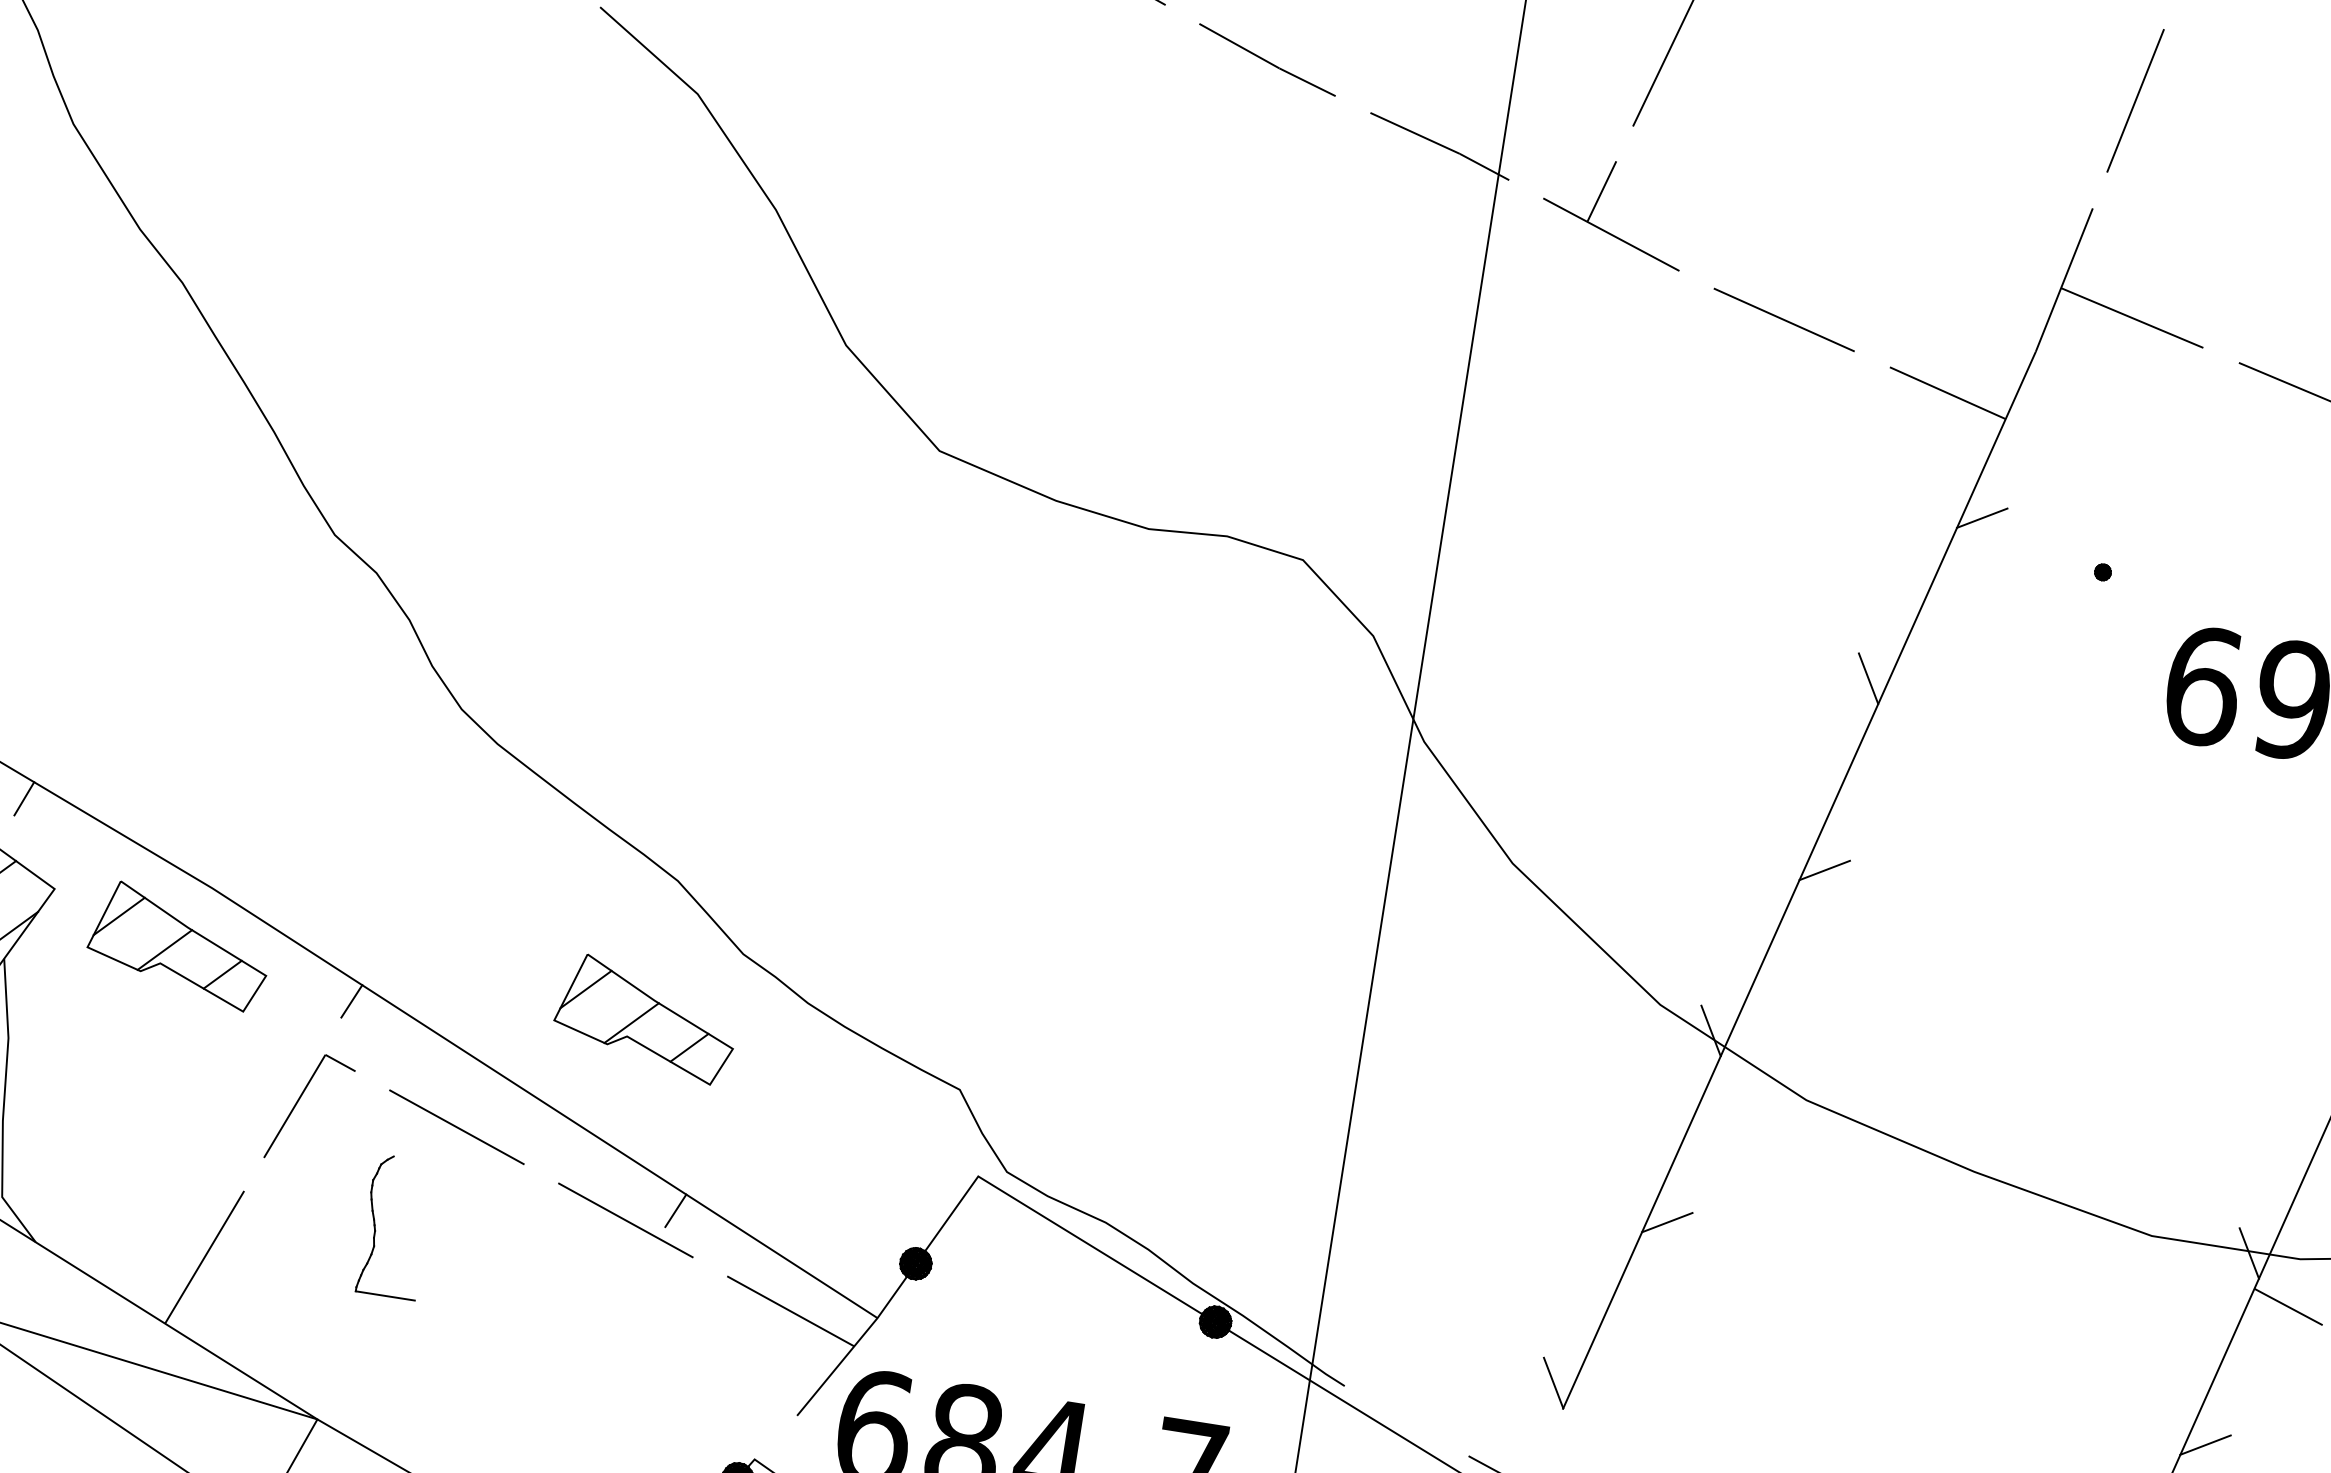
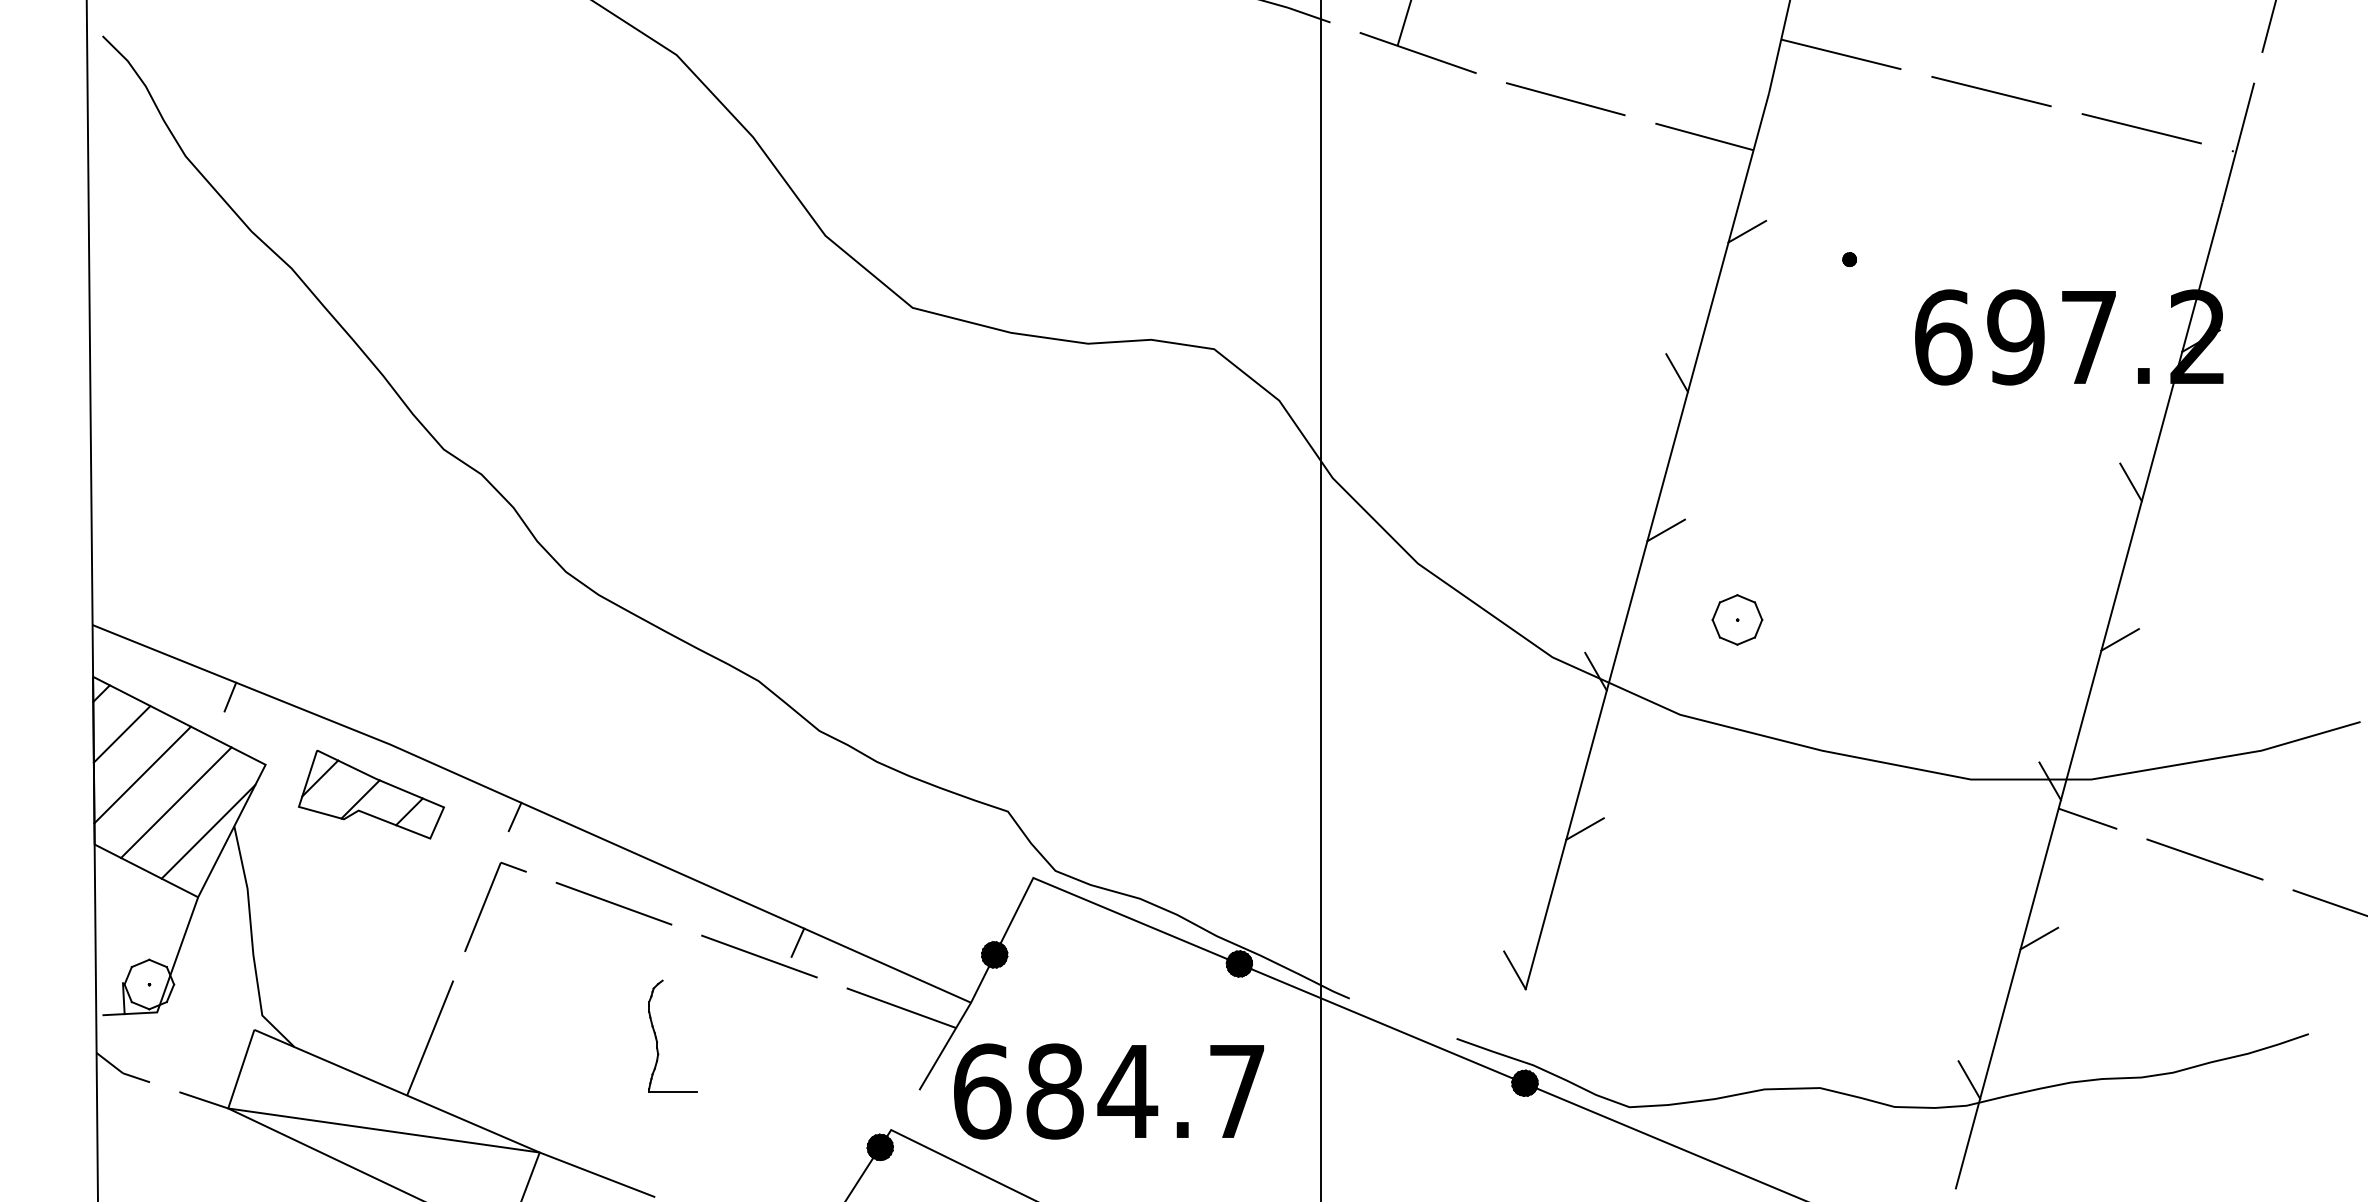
part: (1895, 993) -> (1737, 619), added
part: (646, 1019) -> (750, 794), removed
part: (376, 1226) -> (657, 1038), moved

